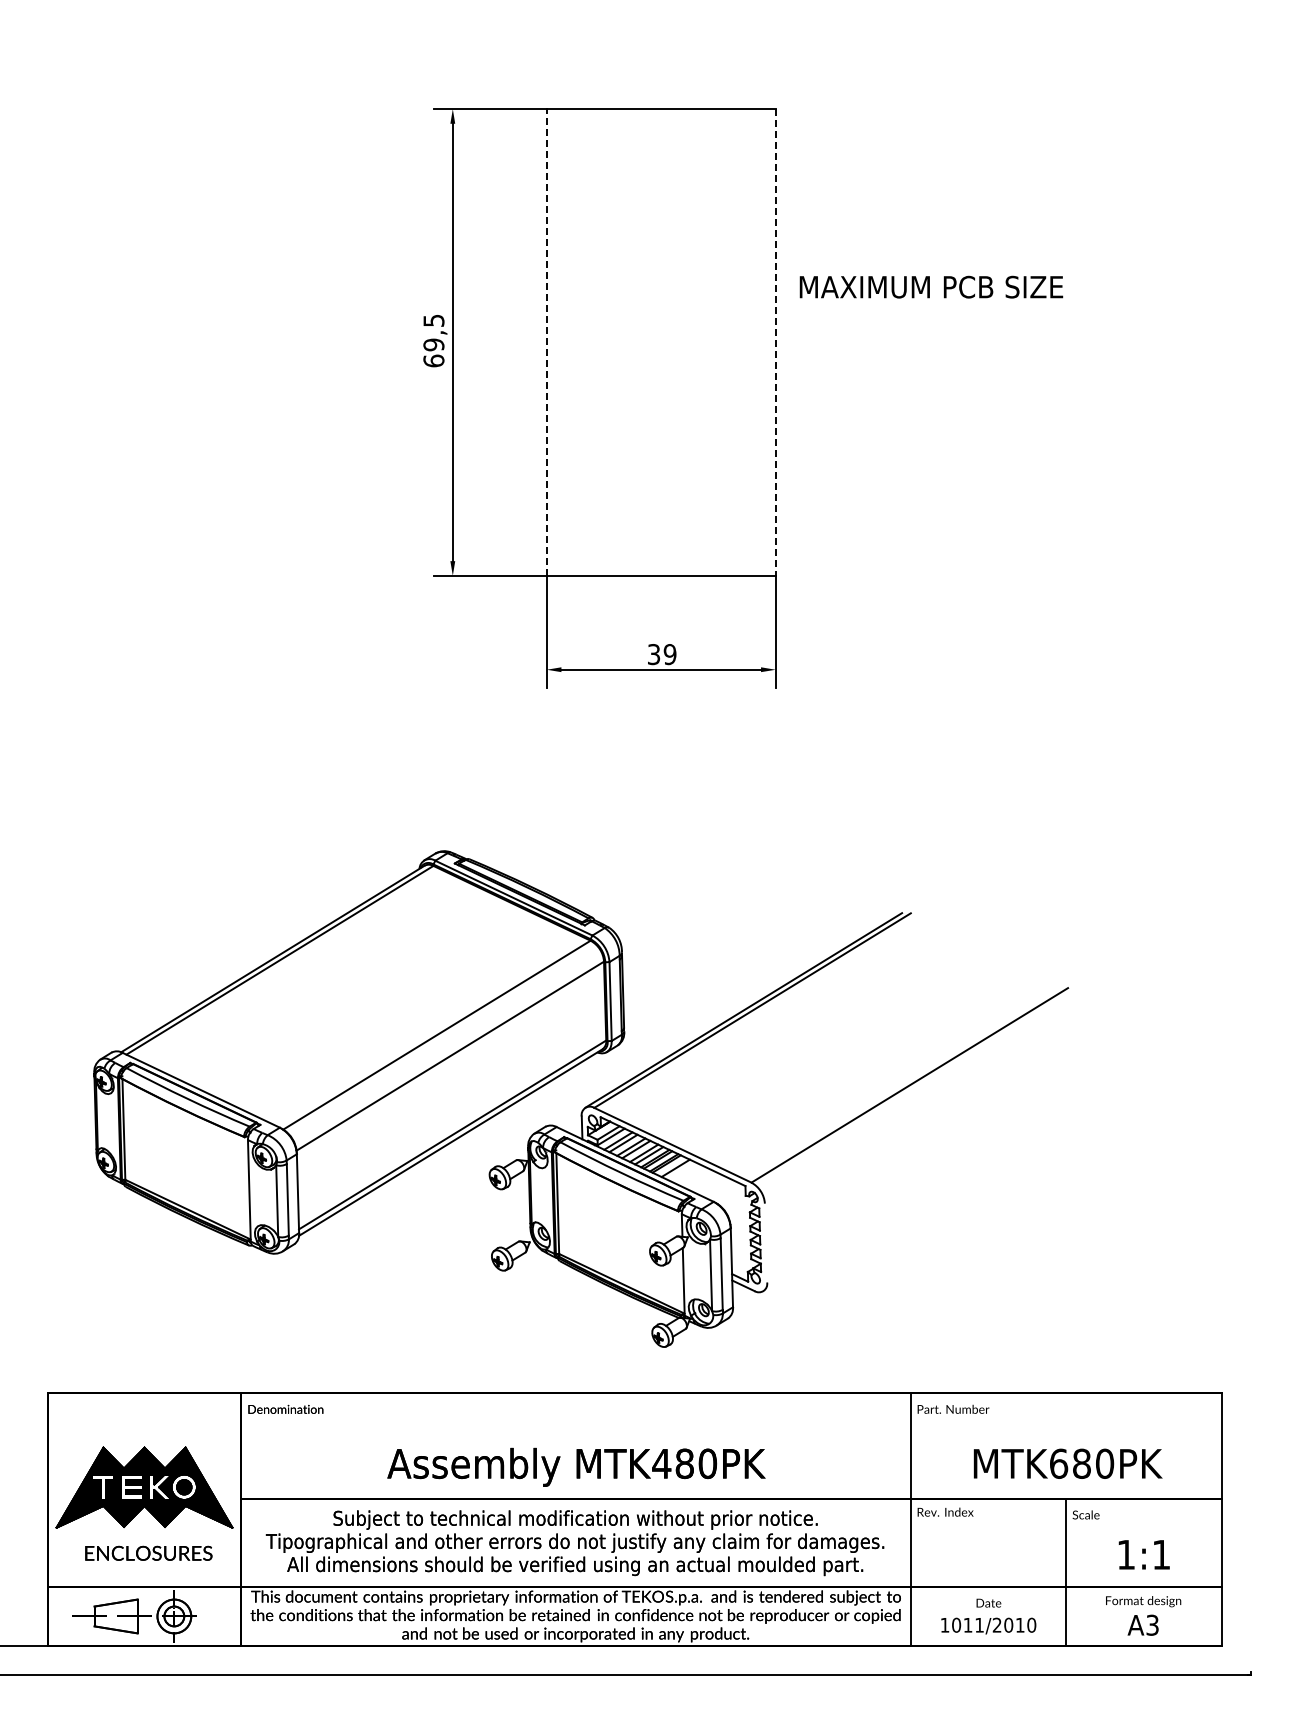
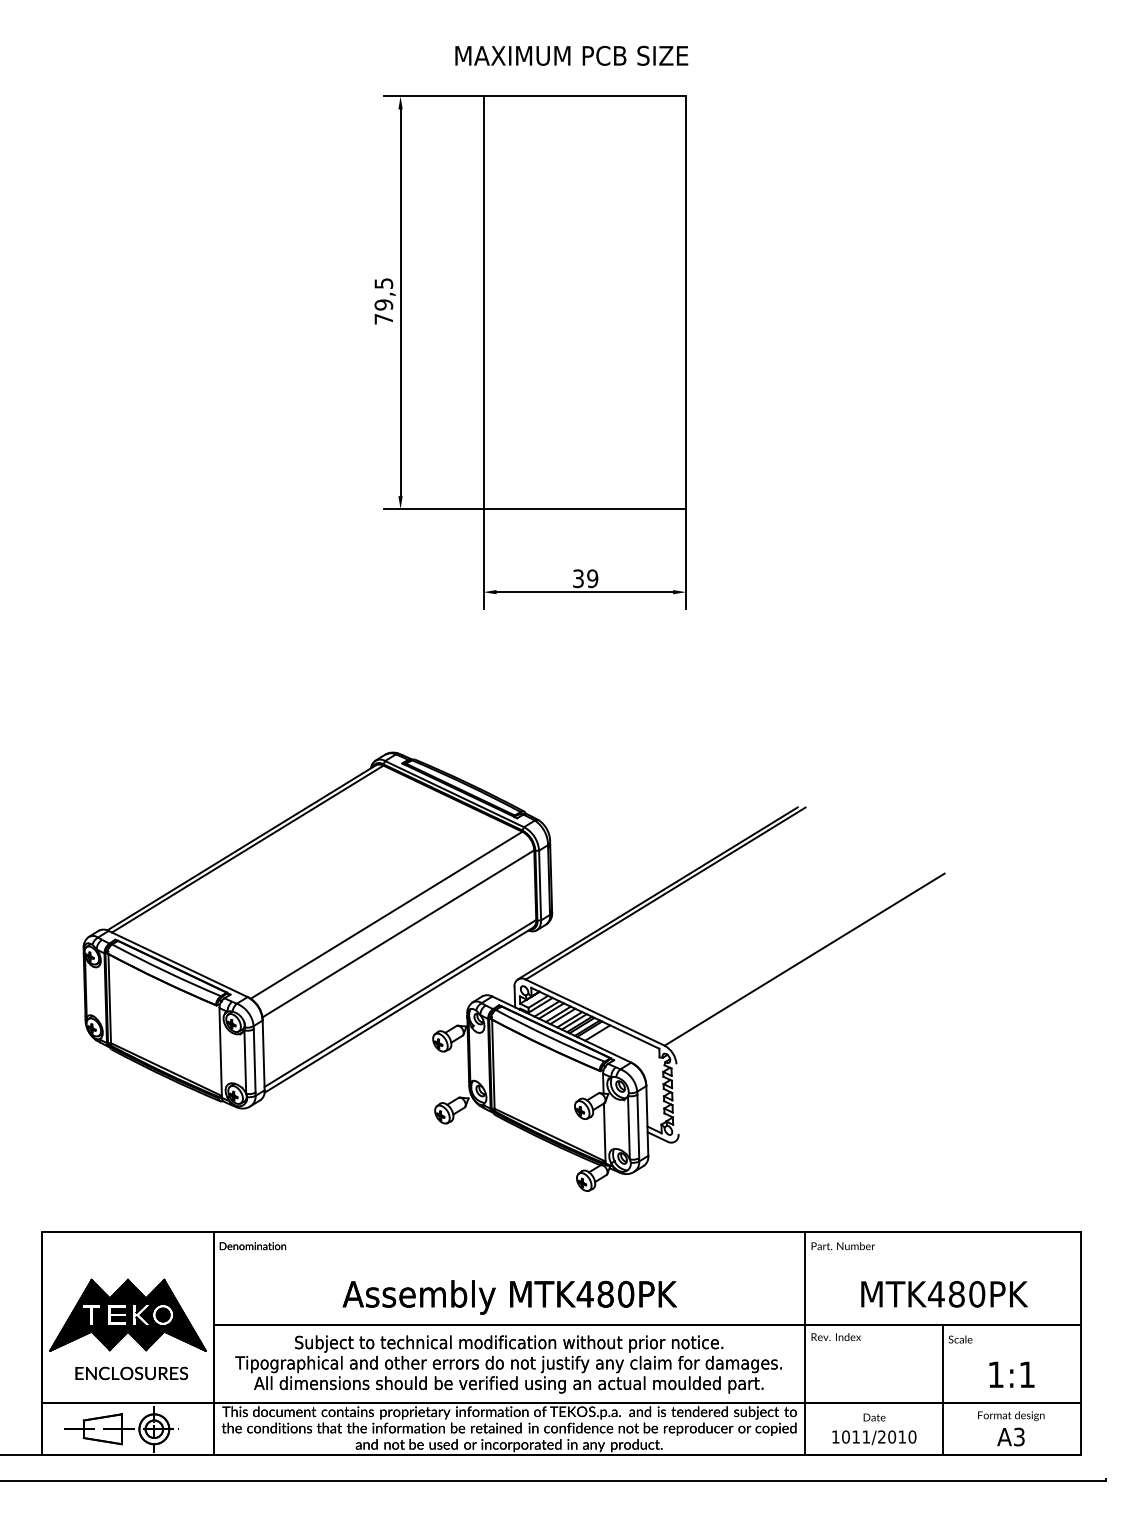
text: (931, 286) -> (571, 55), moved
line: (546, 341) -> (483, 301), dashed -> solid
line: (775, 342) -> (685, 302), dashed -> solid
text: (433, 360) -> (383, 318), 69,5 -> 79,5
text: (1058, 1463) -> (936, 1294), MTK680PK -> MTK480PK

